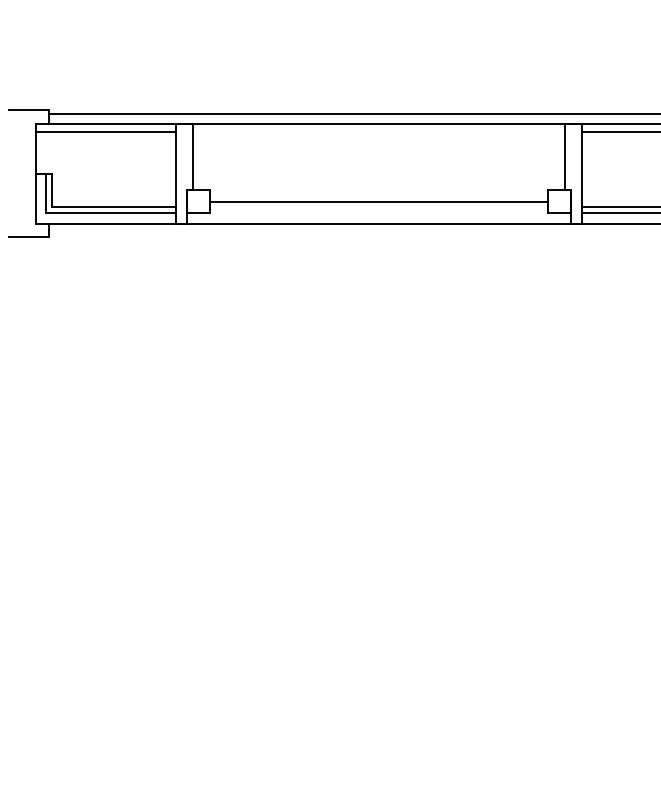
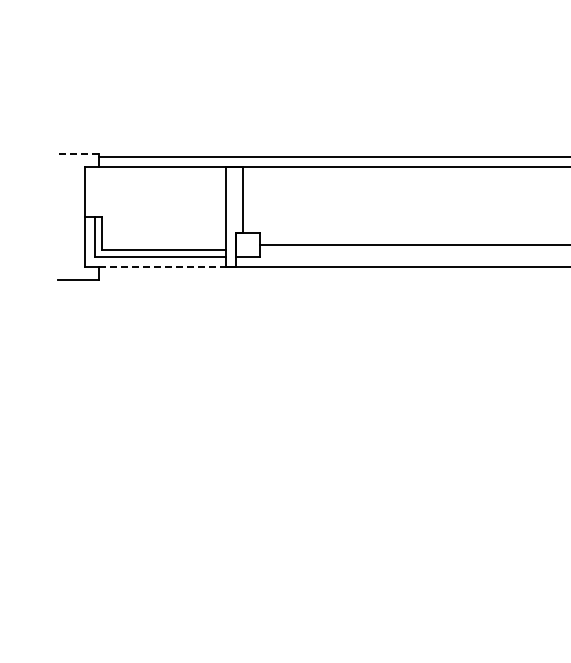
line: (28, 110) -> (78, 153), solid -> dashed
line: (105, 132) -> (155, 175), removed
line: (112, 223) -> (162, 266), solid -> dashed

